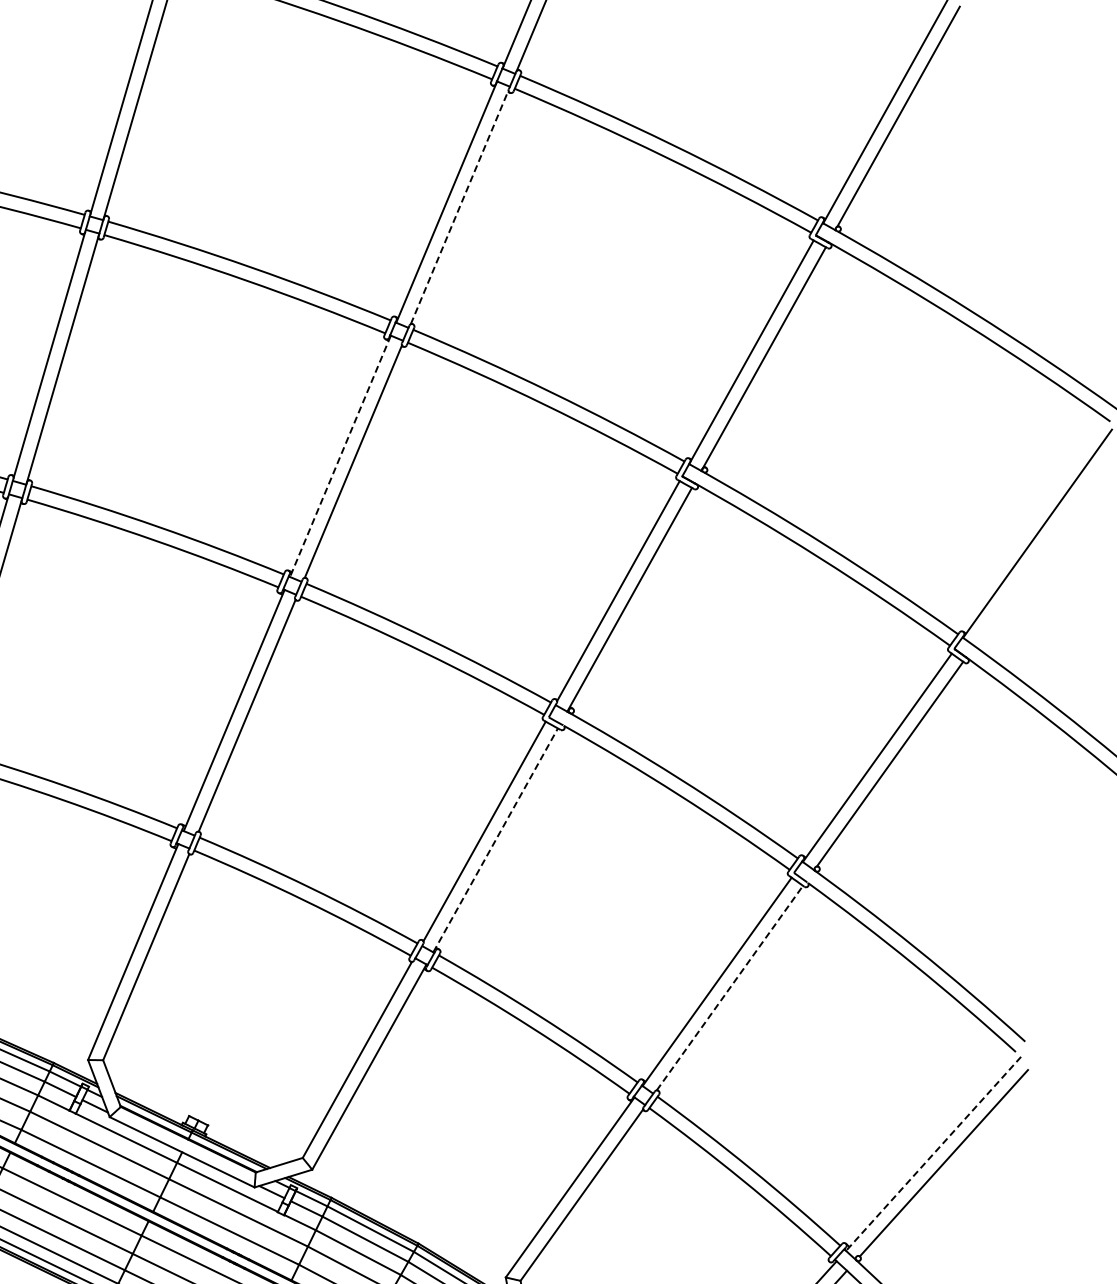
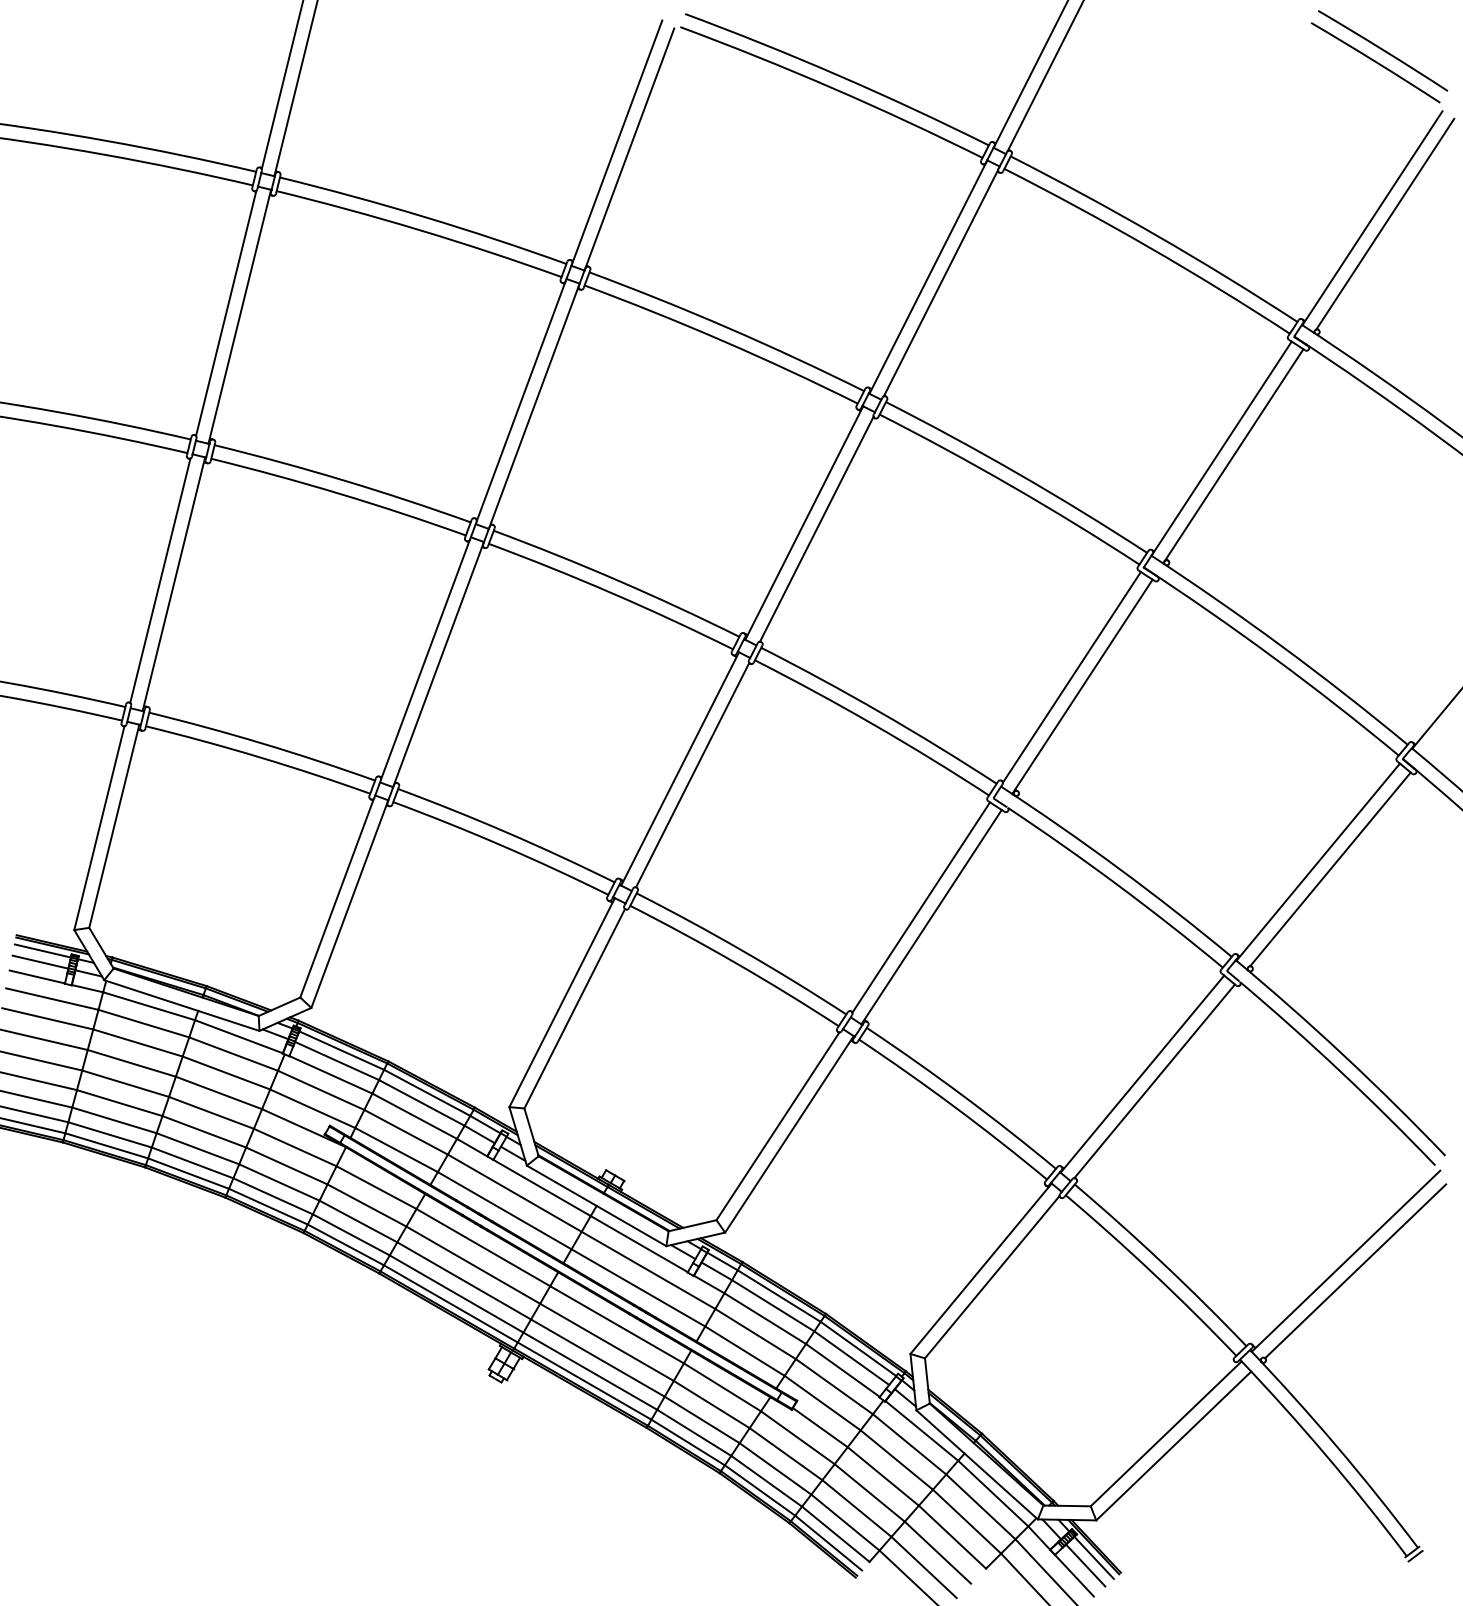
line: (459, 207) -> (940, 283), dashed -> solid
line: (340, 456) -> (804, 523), dashed -> solid
line: (495, 839) -> (931, 916), dashed -> solid
line: (729, 988) -> (1154, 1081), dashed -> solid
line: (934, 1154) -> (1346, 1261), dashed -> solid

